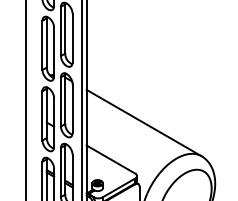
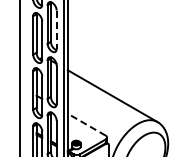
line: (72, 39) -> (56, 30), solid -> dashed
line: (110, 159) -> (86, 124), solid -> dashed

